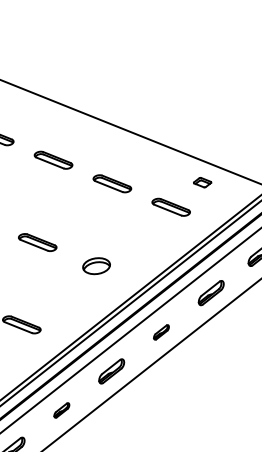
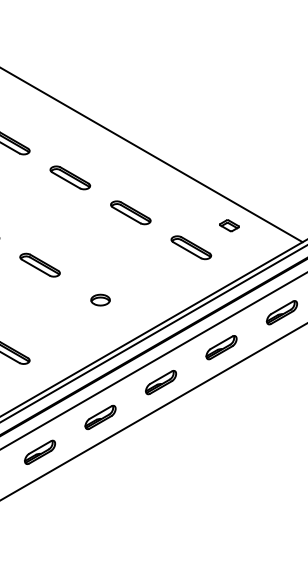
part: (96, 265) -> (100, 299), size x0.62
part: (160, 332) -> (160, 382), size x1.67
part: (61, 409) -> (39, 451), size x1.67

